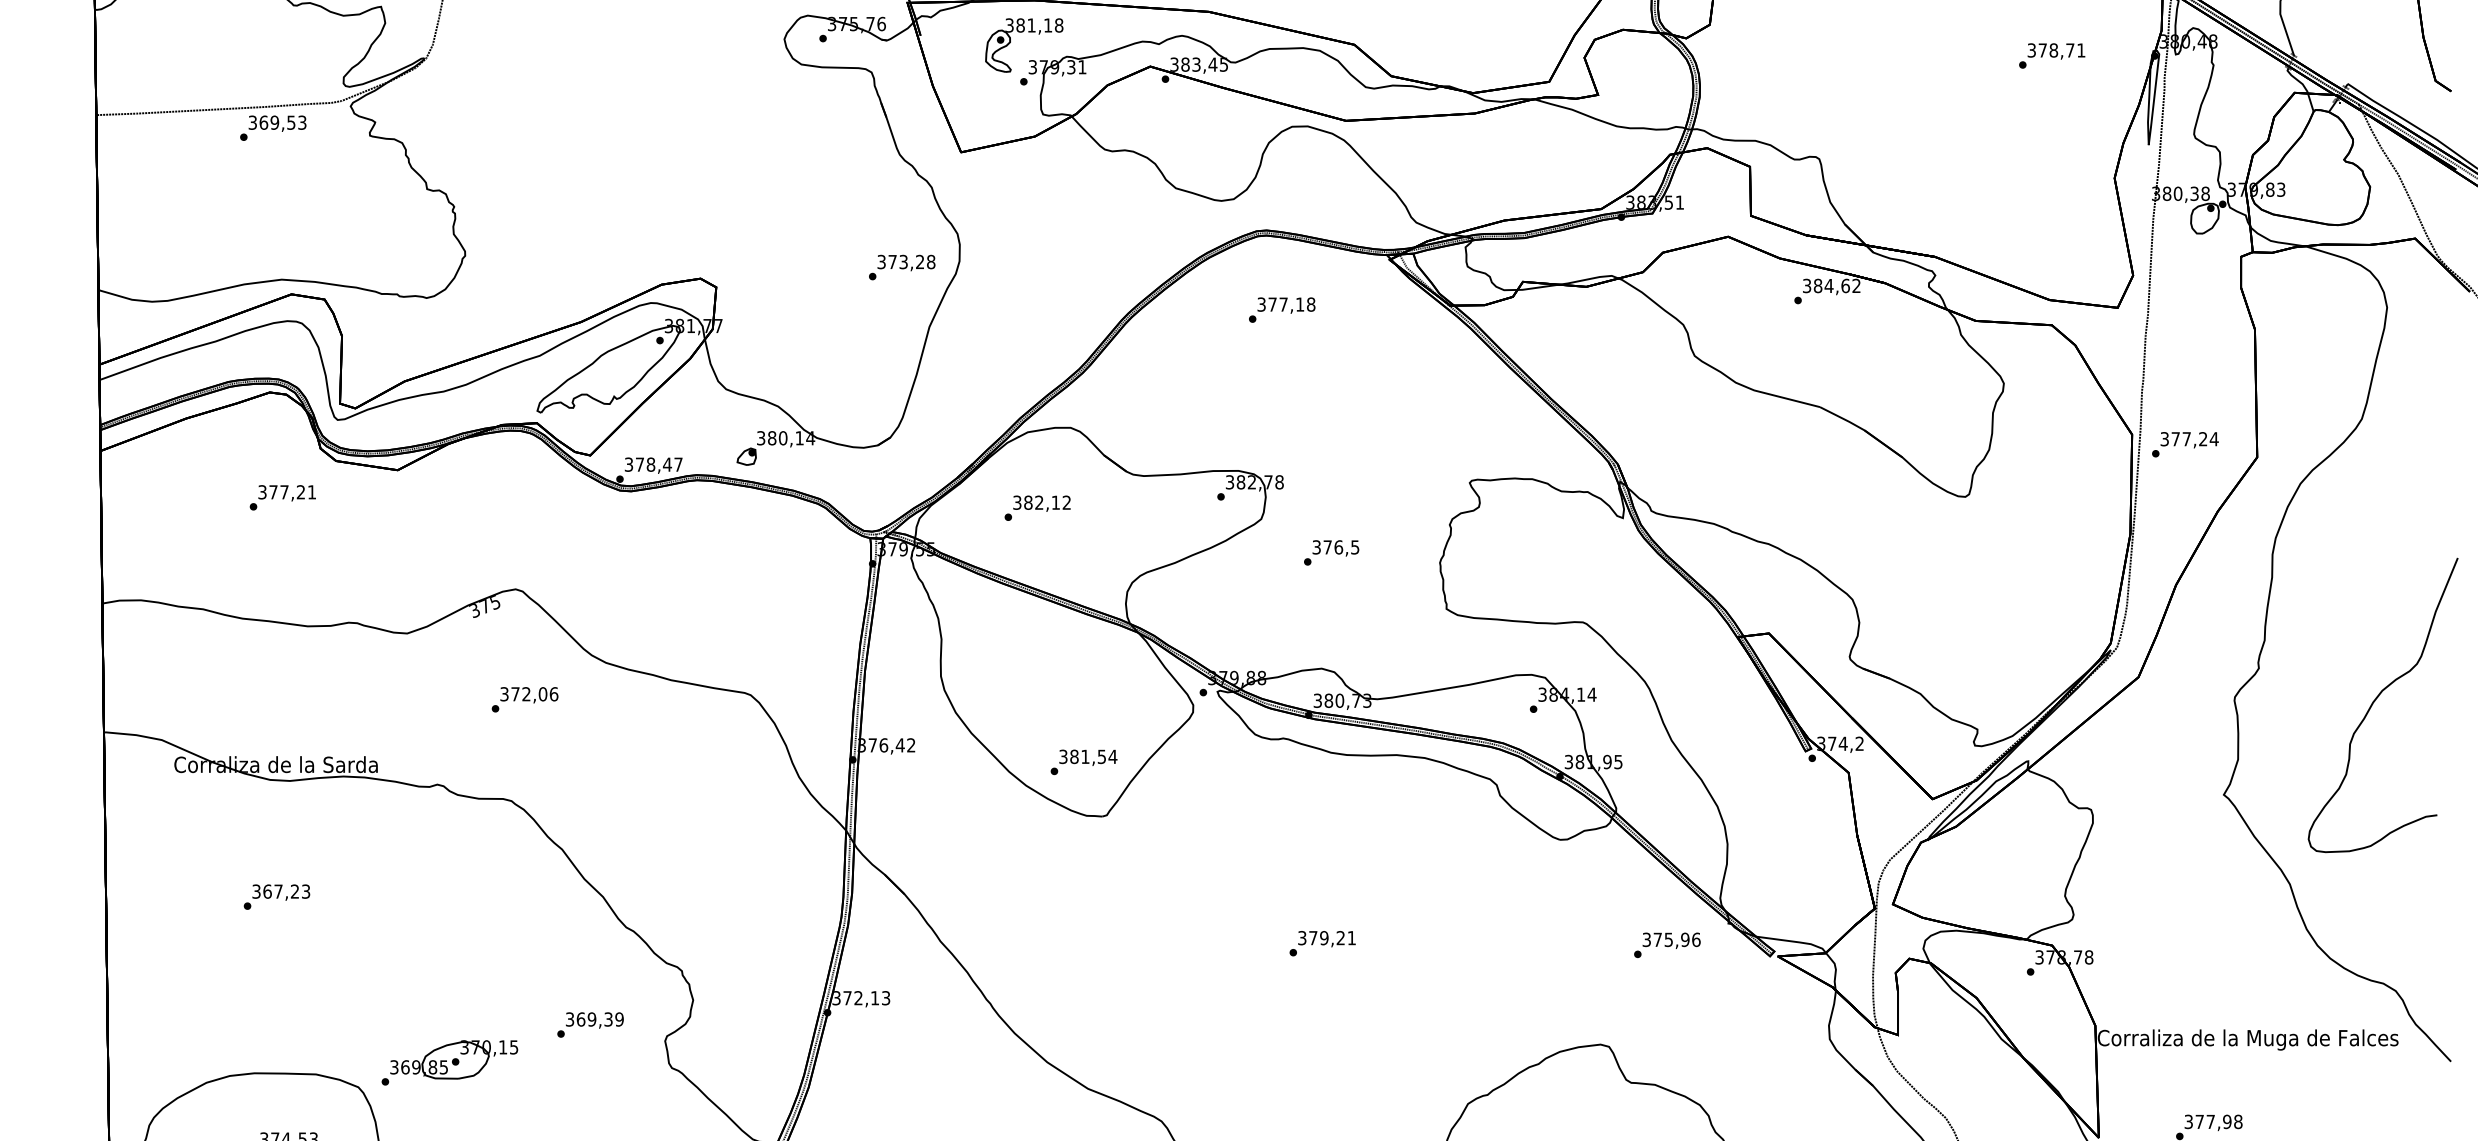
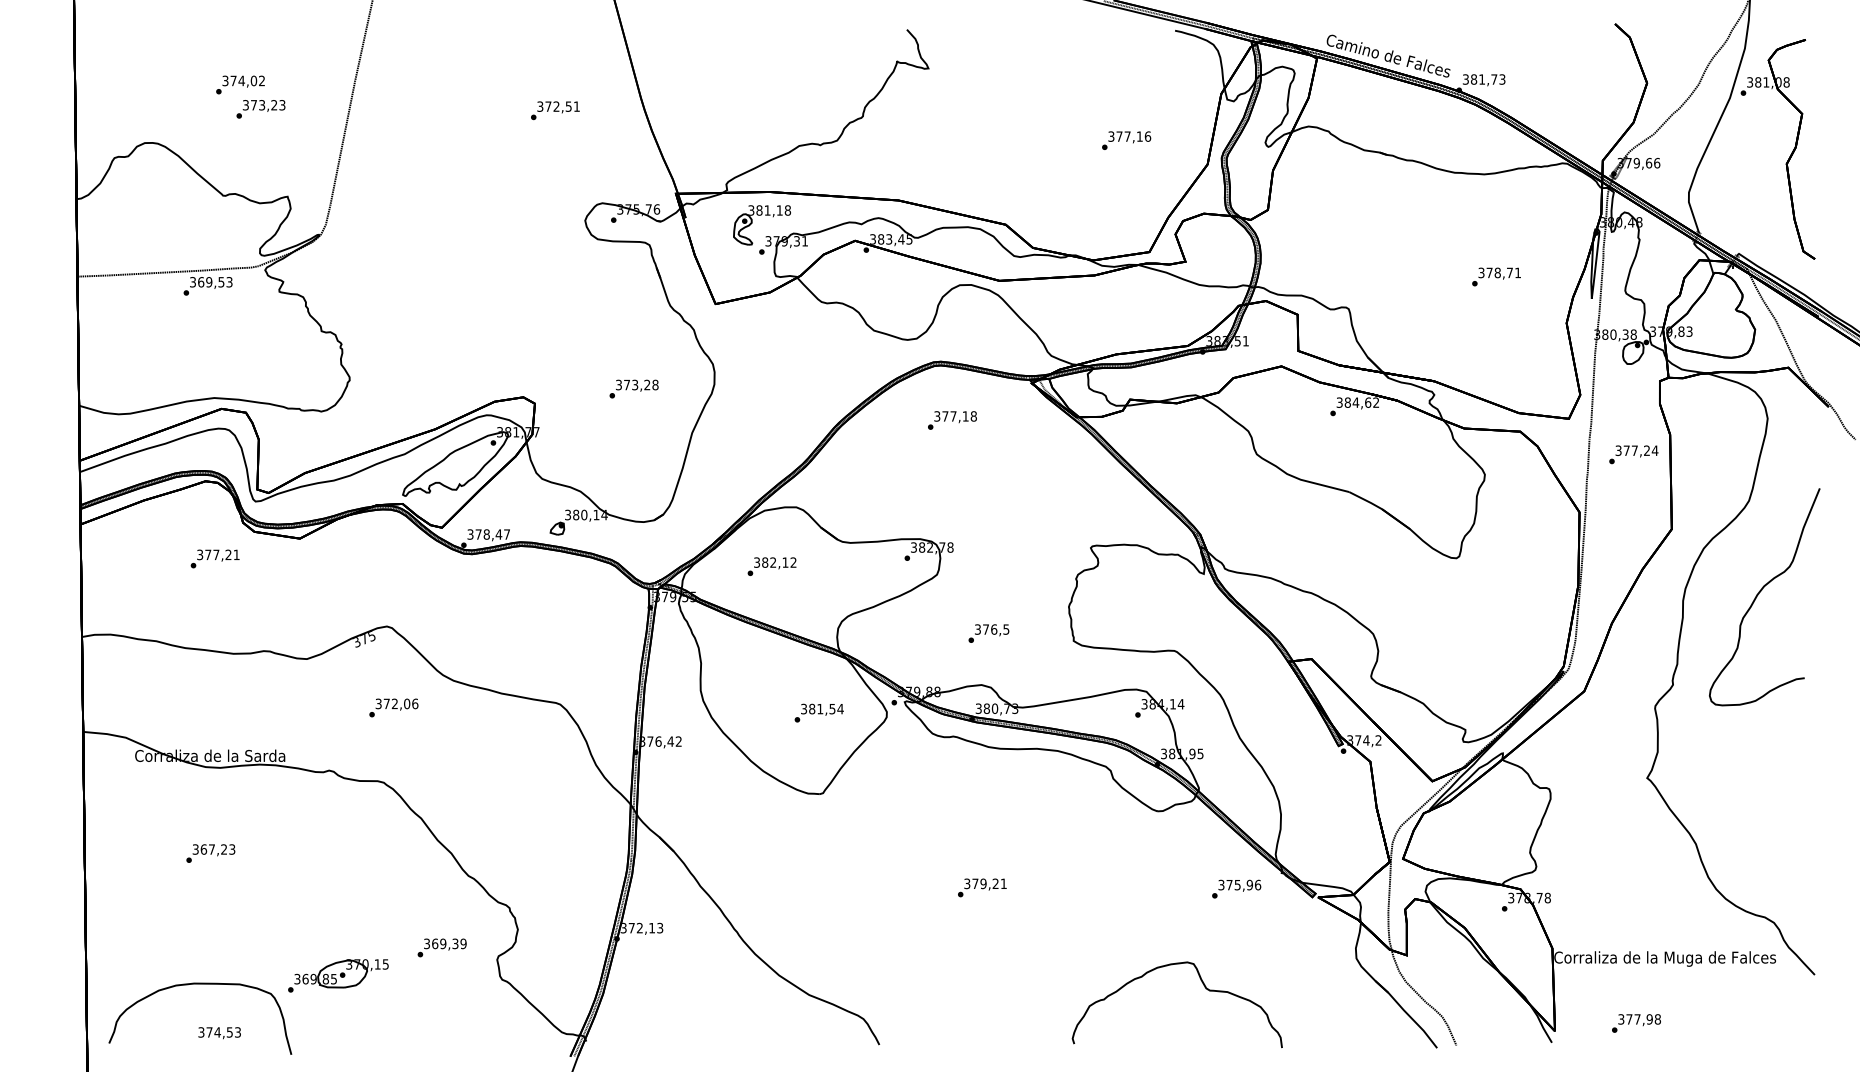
text: (2052, 55) -> (1496, 276), moved
text: (901, 266) -> (633, 388), moved
text: (2184, 444) -> (1633, 454), moved
text: (1331, 552) -> (988, 633), moved
curve: (2374, 703) -> (1758, 595), moved
text: (1082, 761) -> (818, 712), moved

